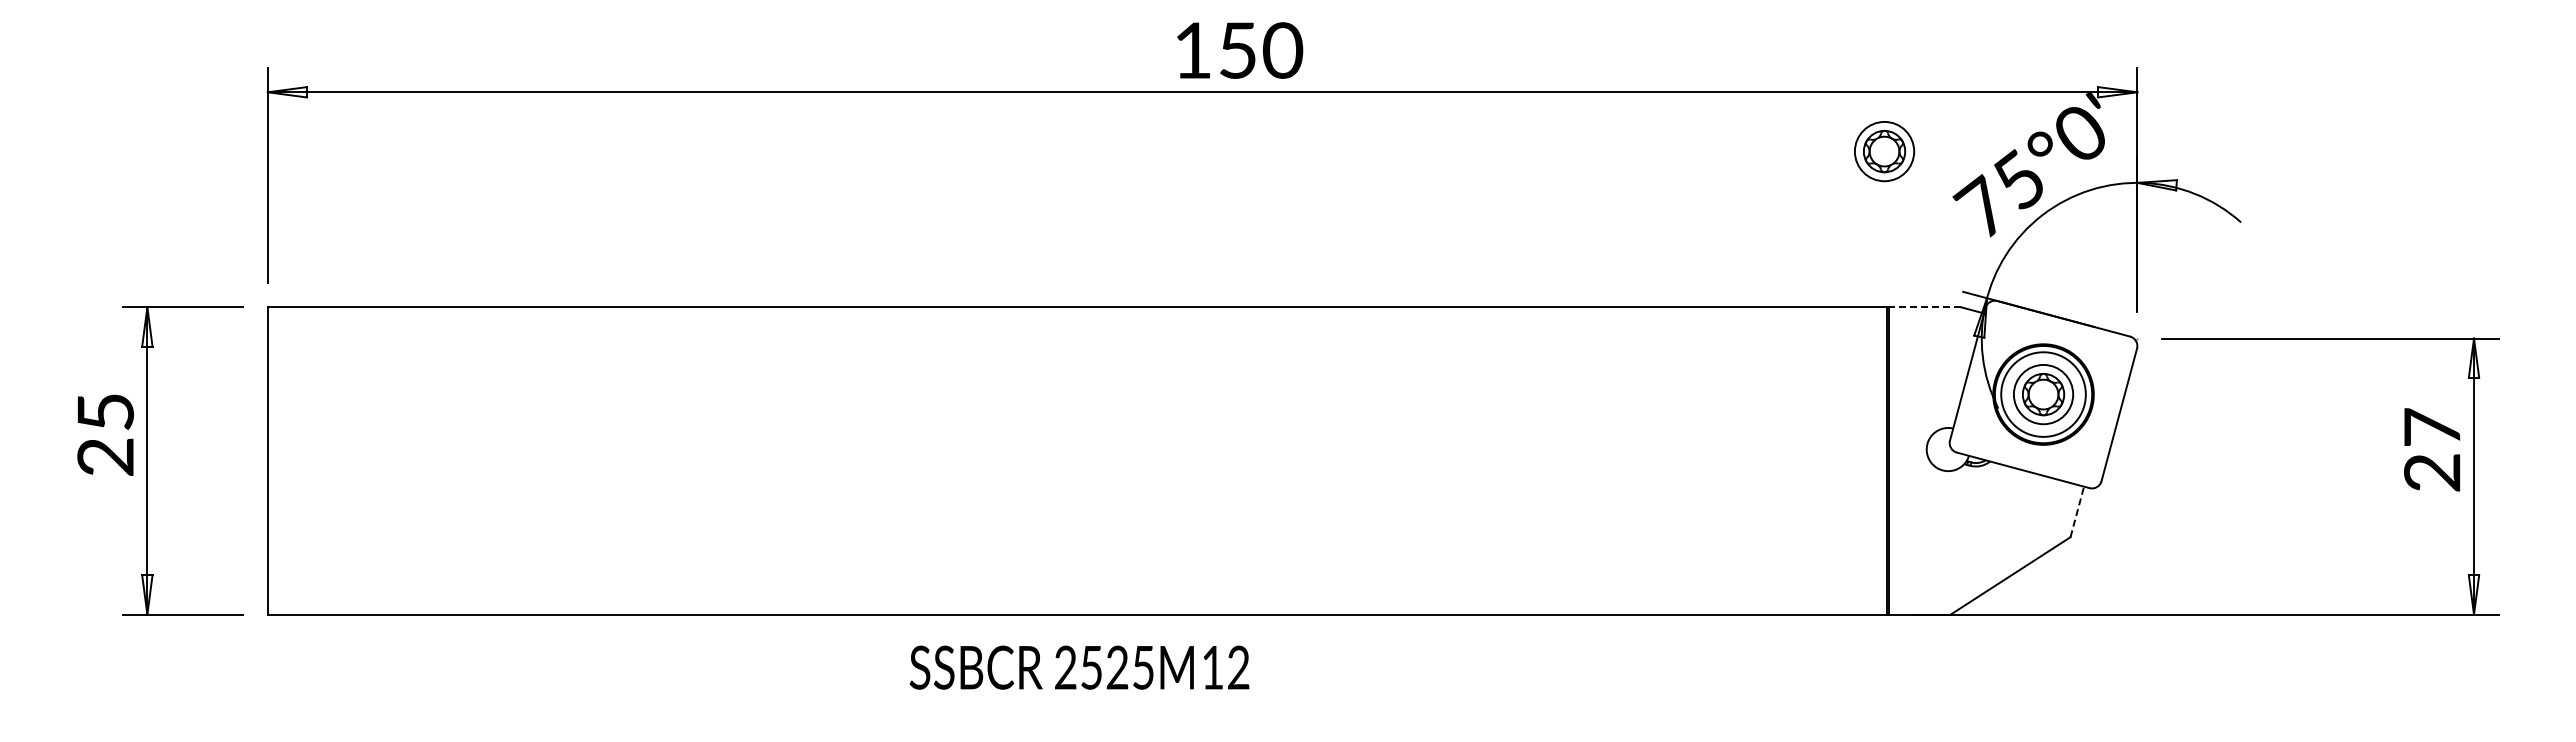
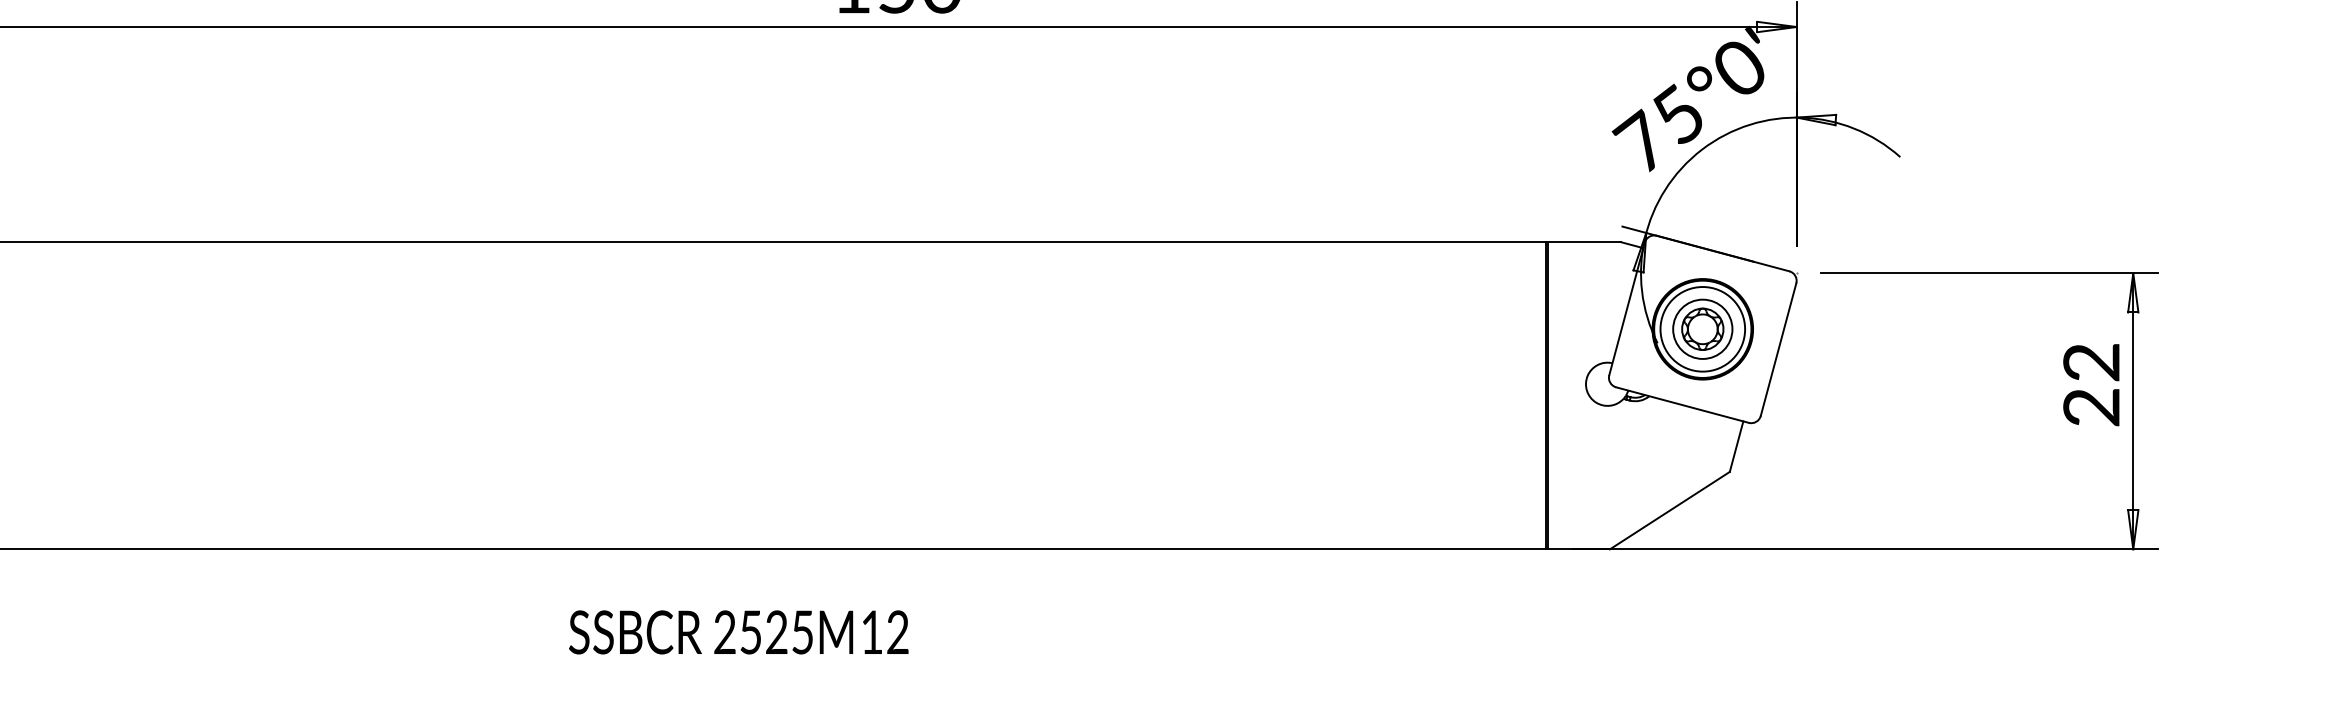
part: (1884, 151) -> (1543, 86), removed
line: (1924, 307) -> (1583, 242), dashed -> solid
text: (2432, 427) -> (2091, 362), 27 -> 22
line: (2077, 511) -> (1736, 446), dashed -> solid
text: (1079, 667) -> (738, 632), moved

